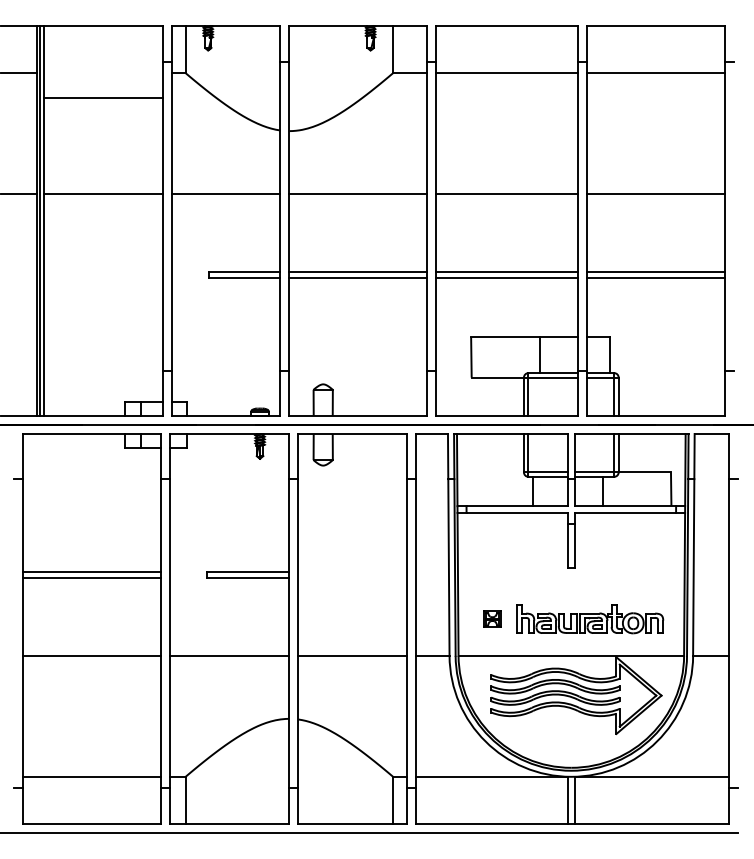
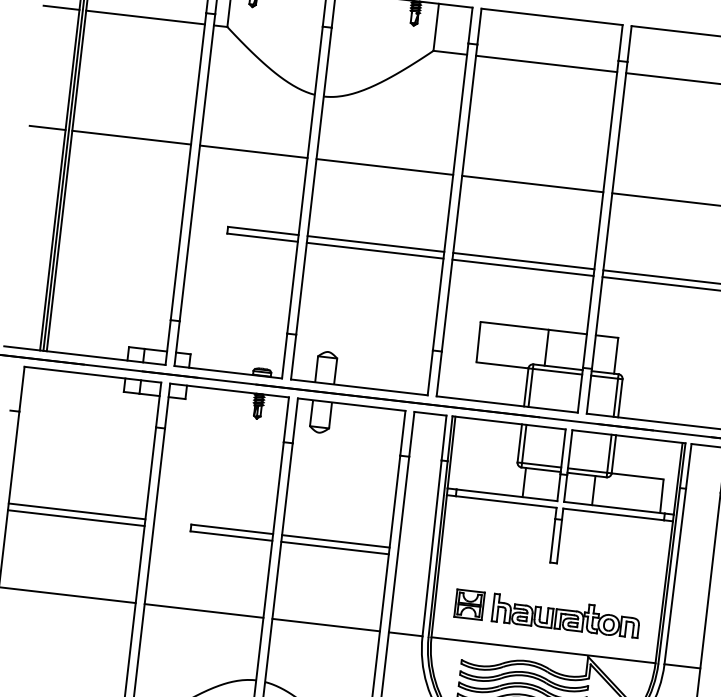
line: (103, 98) -> (145, 17), moved
line: (352, 571) -> (335, 541), added
line: (352, 578) -> (335, 548), added
part: (492, 618) -> (469, 604), size x1.67

